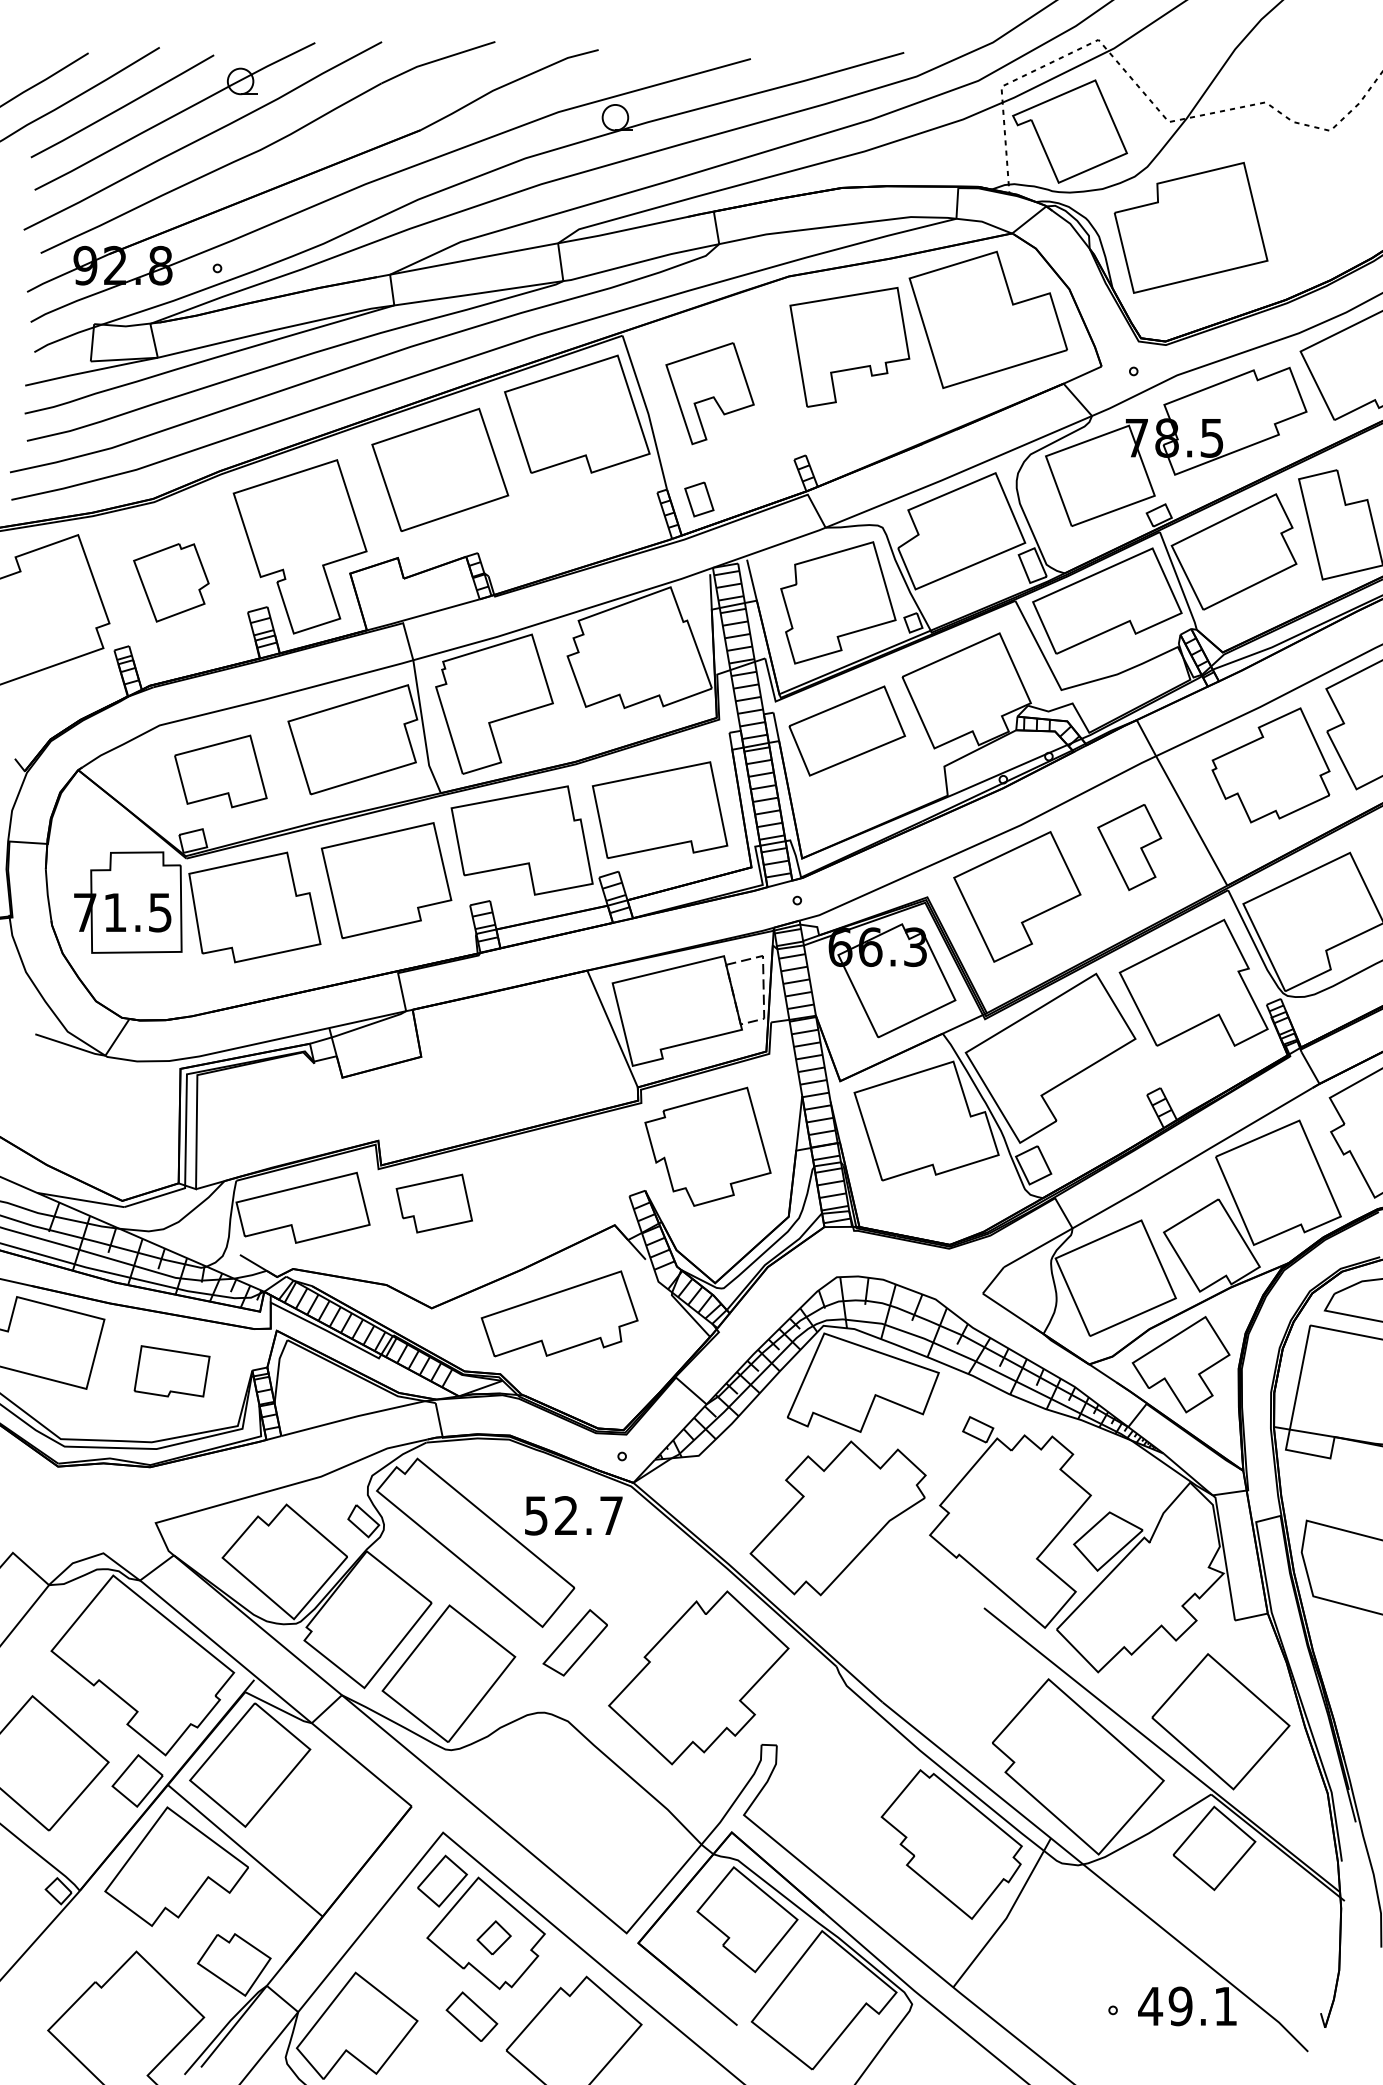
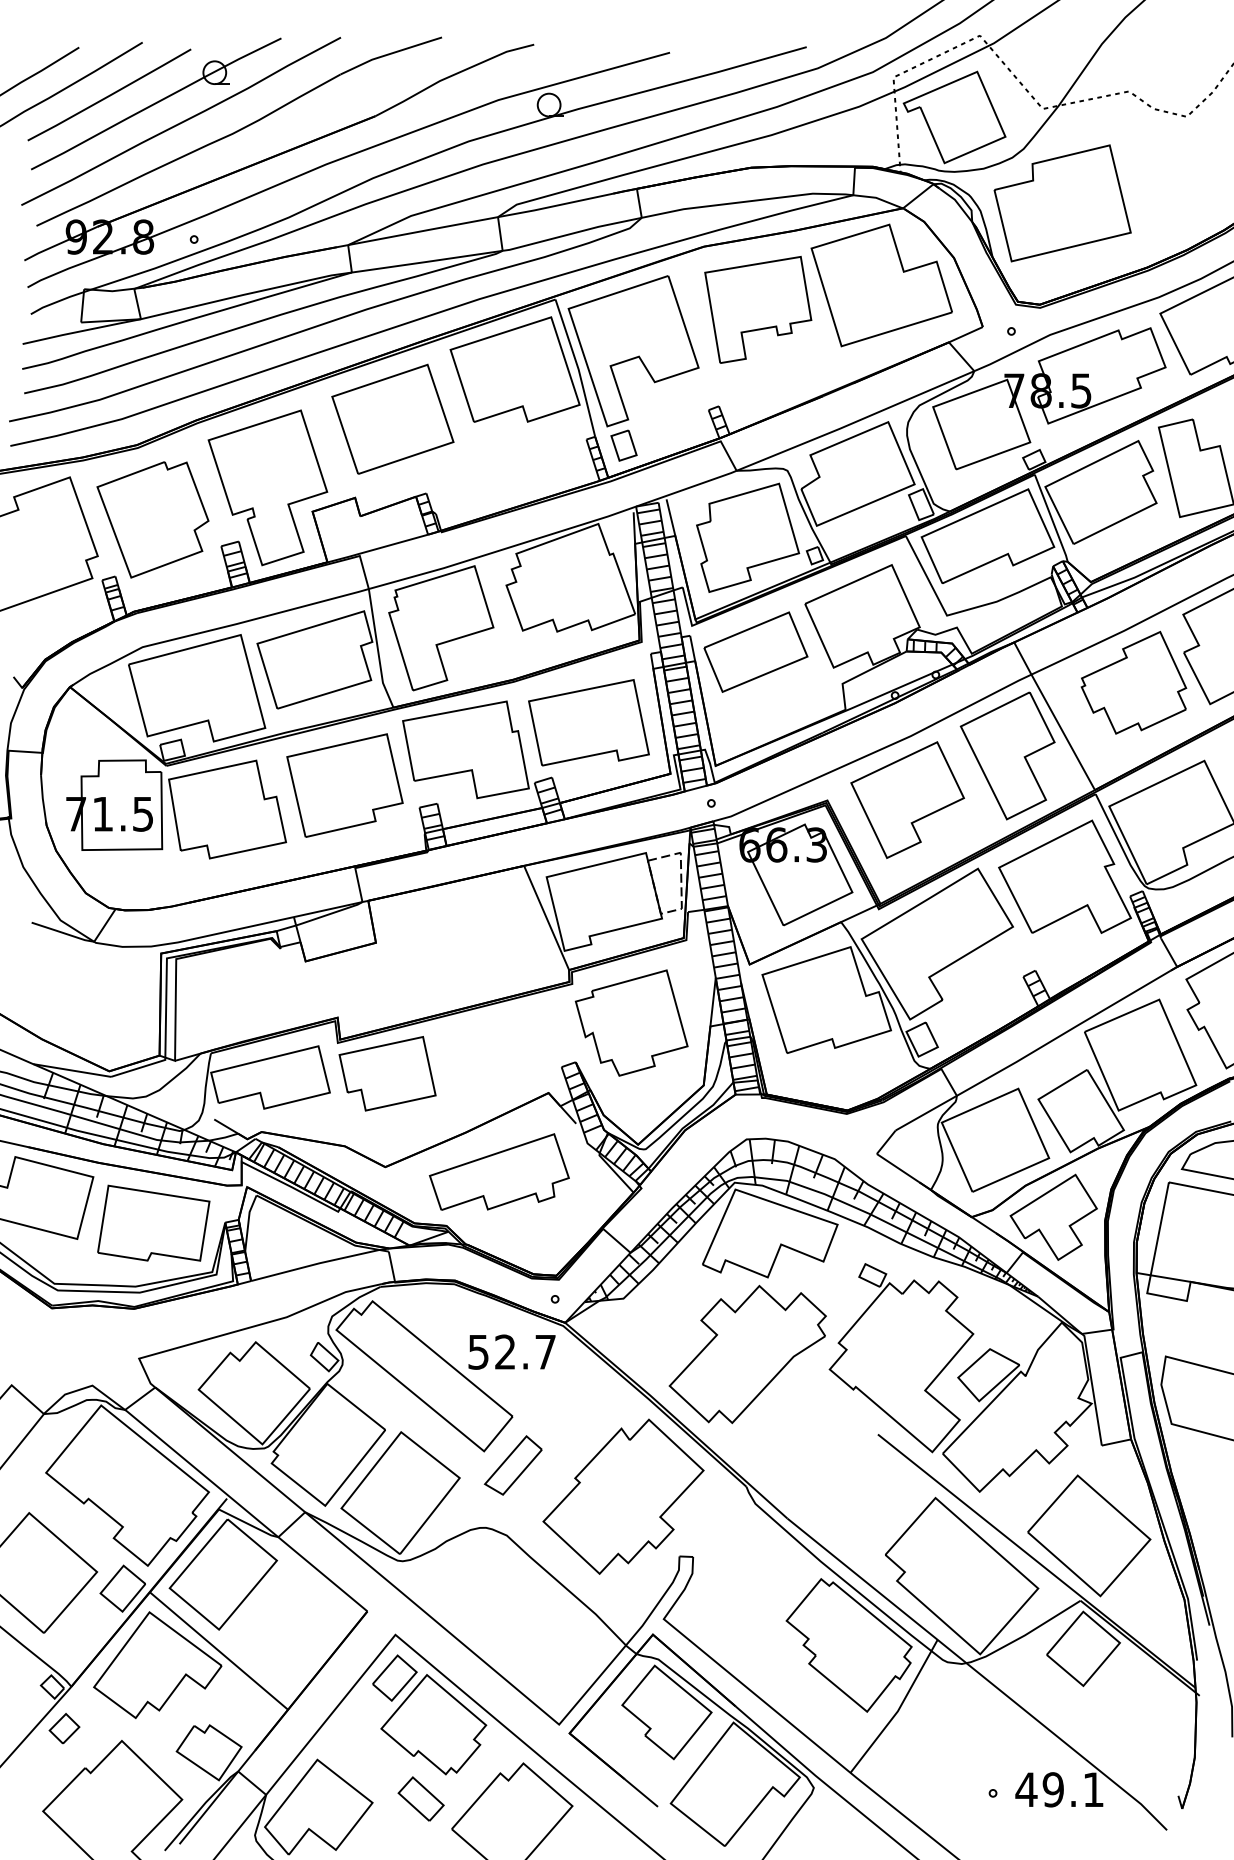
part: (709, 393) -> (633, 351), size x1.67
part: (171, 582) -> (153, 519), size x1.67
part: (220, 771) -> (196, 688), size x1.67
part: (1129, 847) -> (1007, 756), size x1.67
part: (434, 1203) -> (387, 1073), size x1.43
part: (171, 1371) -> (153, 1223), size x1.67
part: (493, 1937) -> (63, 1728), moved

